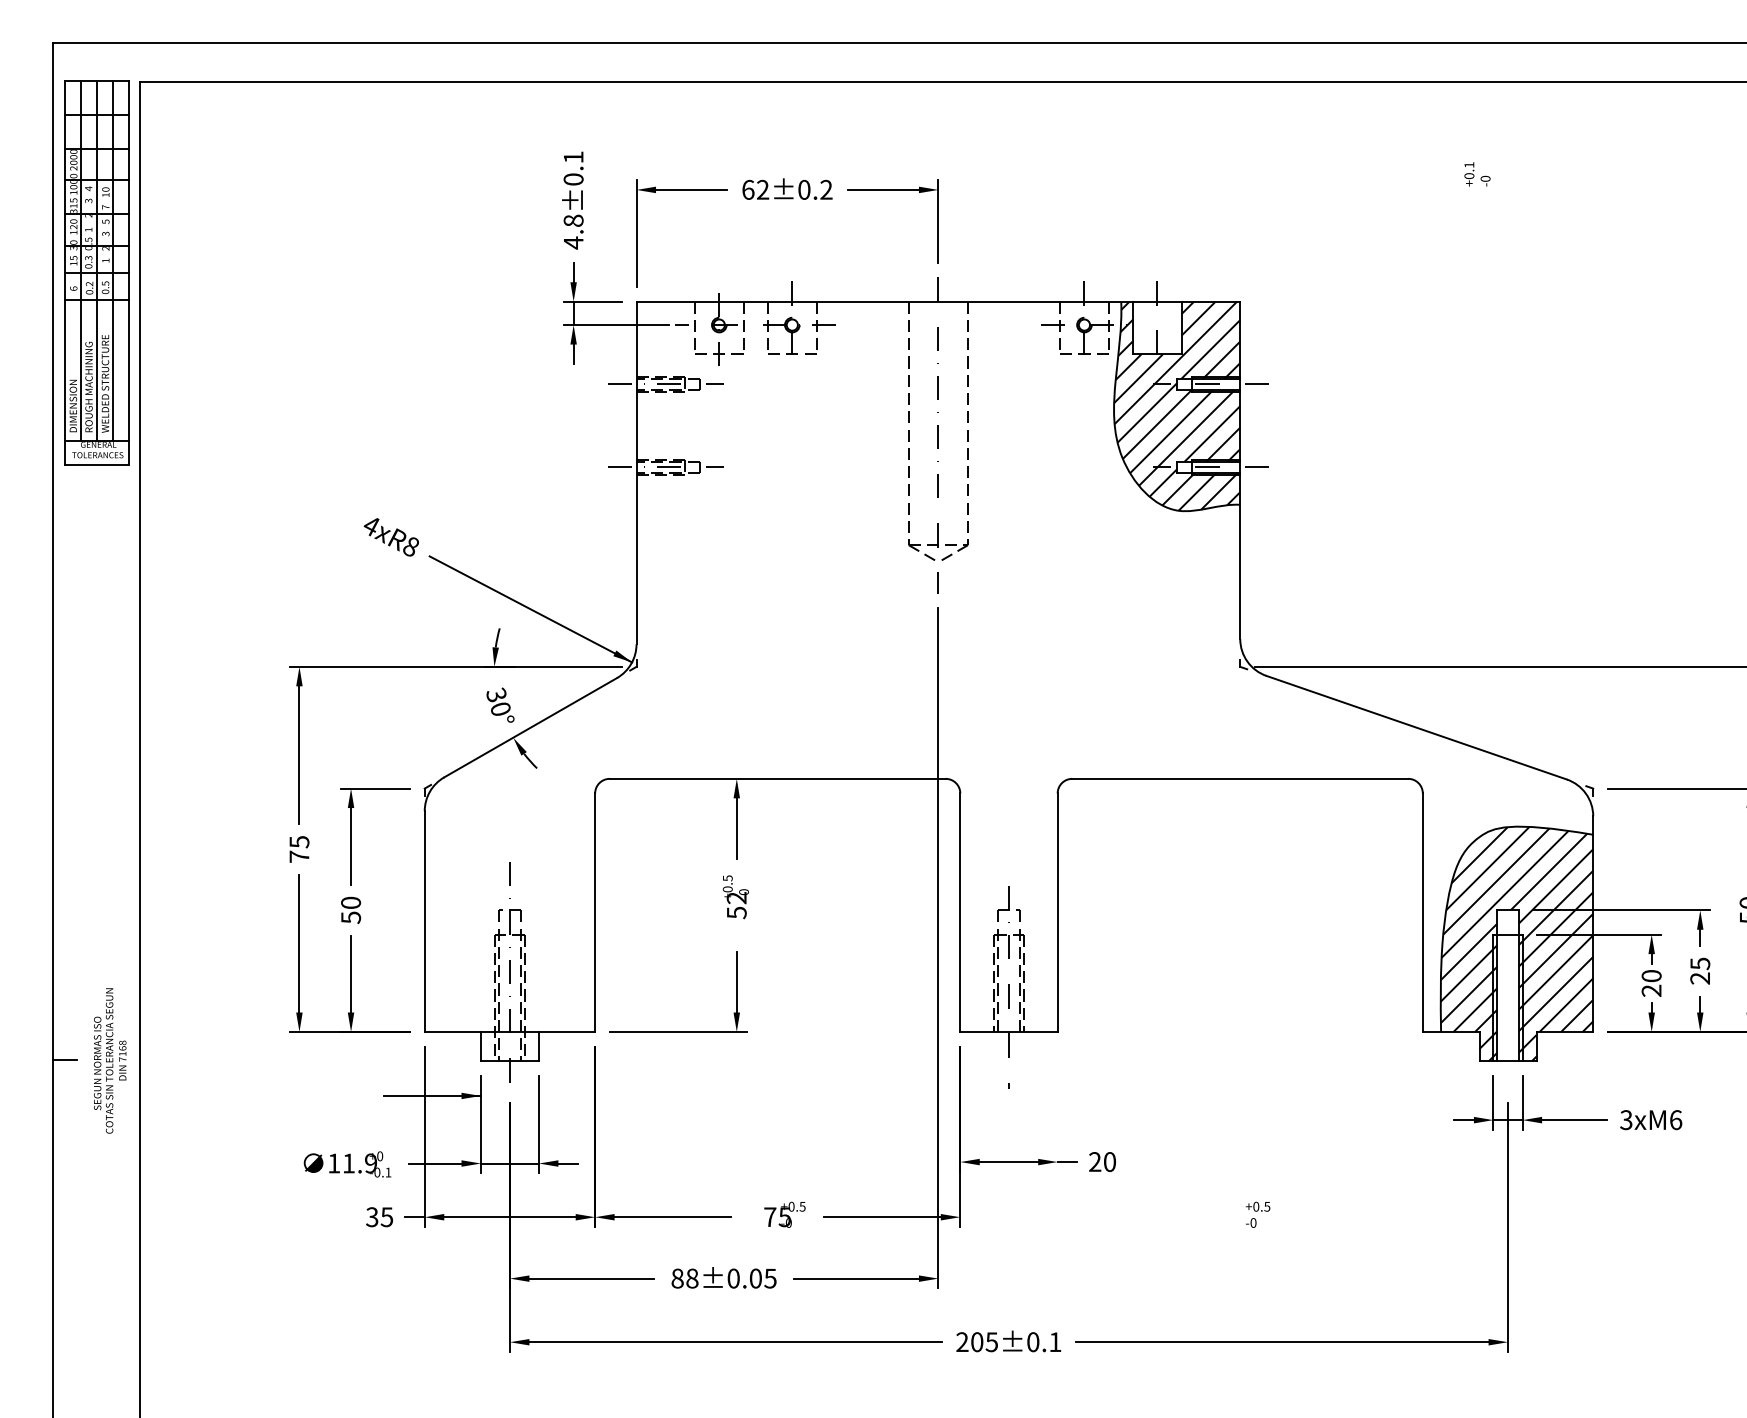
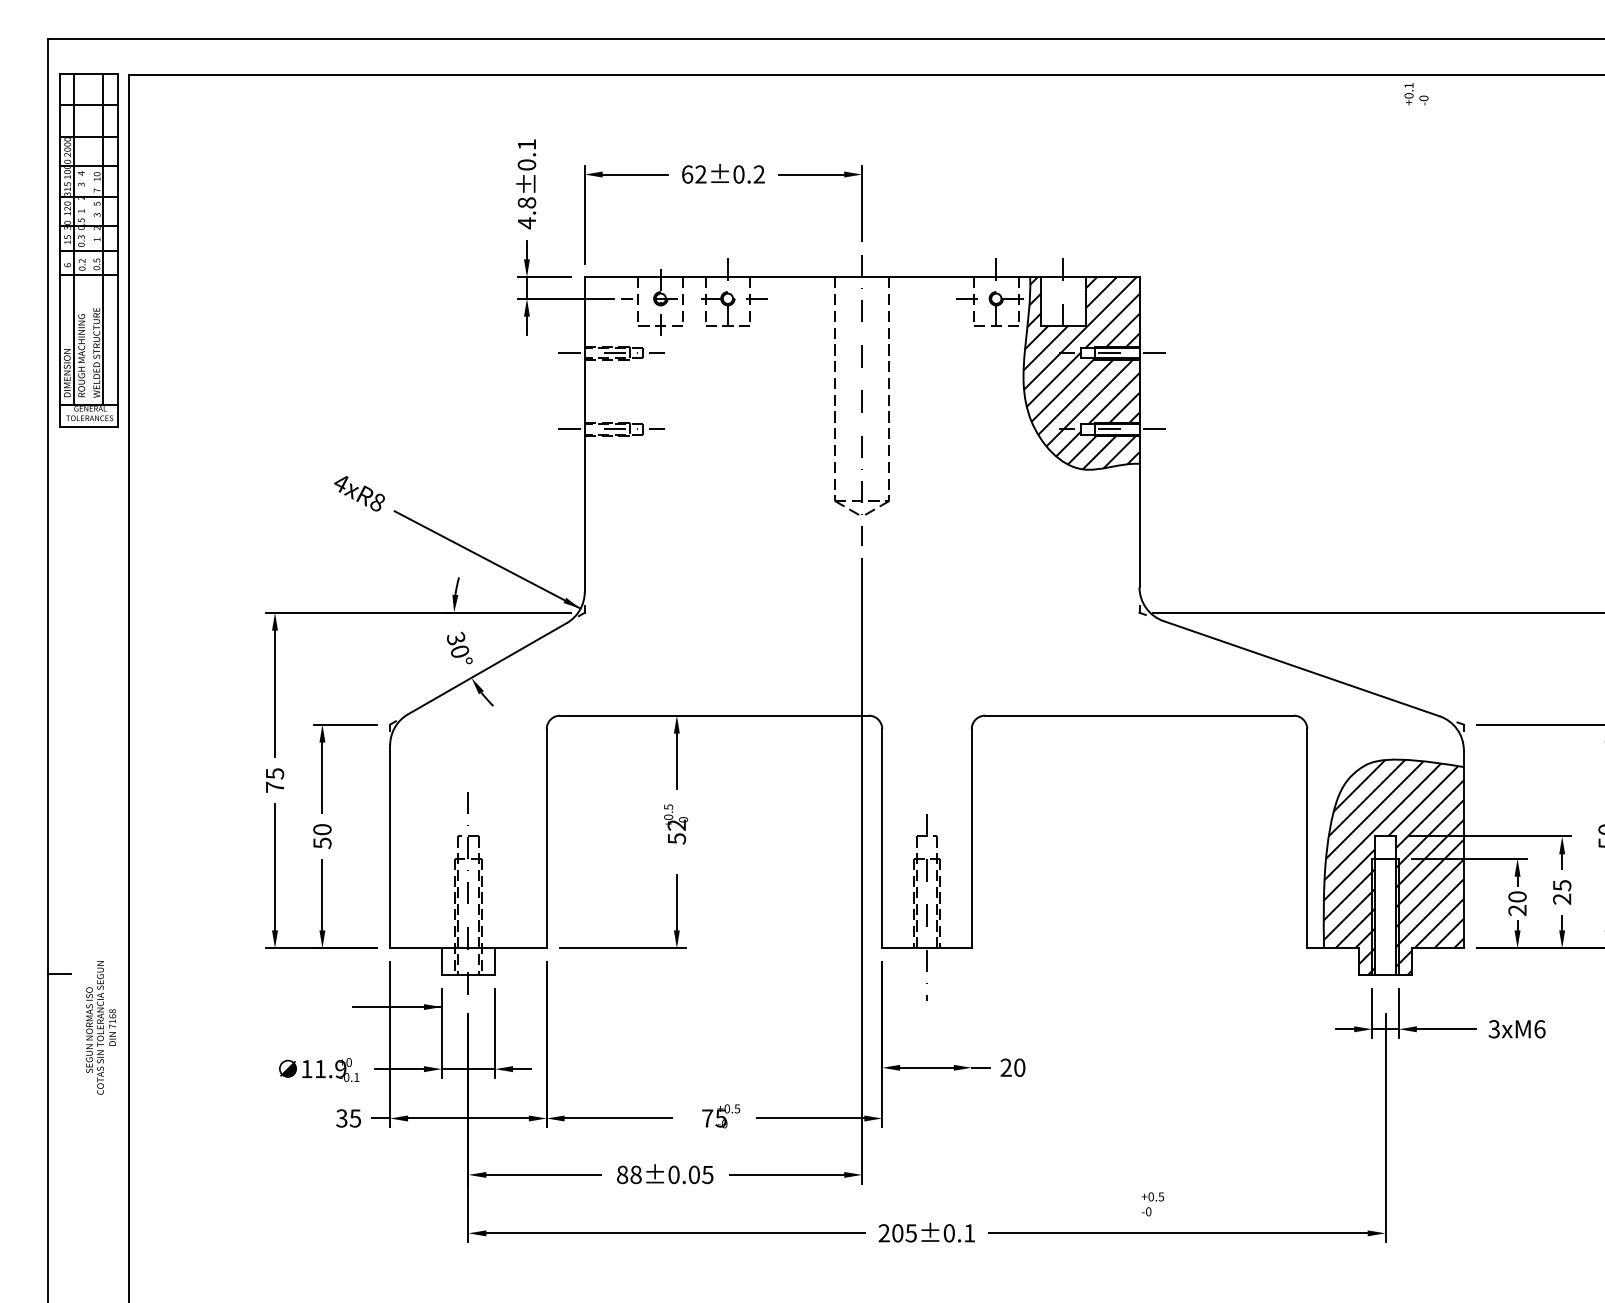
text: (1477, 174) -> (1416, 94), moved
line: (96, 260) -> (88, 239), removed
text: (109, 1060) -> (100, 1027), moved
text: (1257, 1215) -> (1152, 1204), moved

